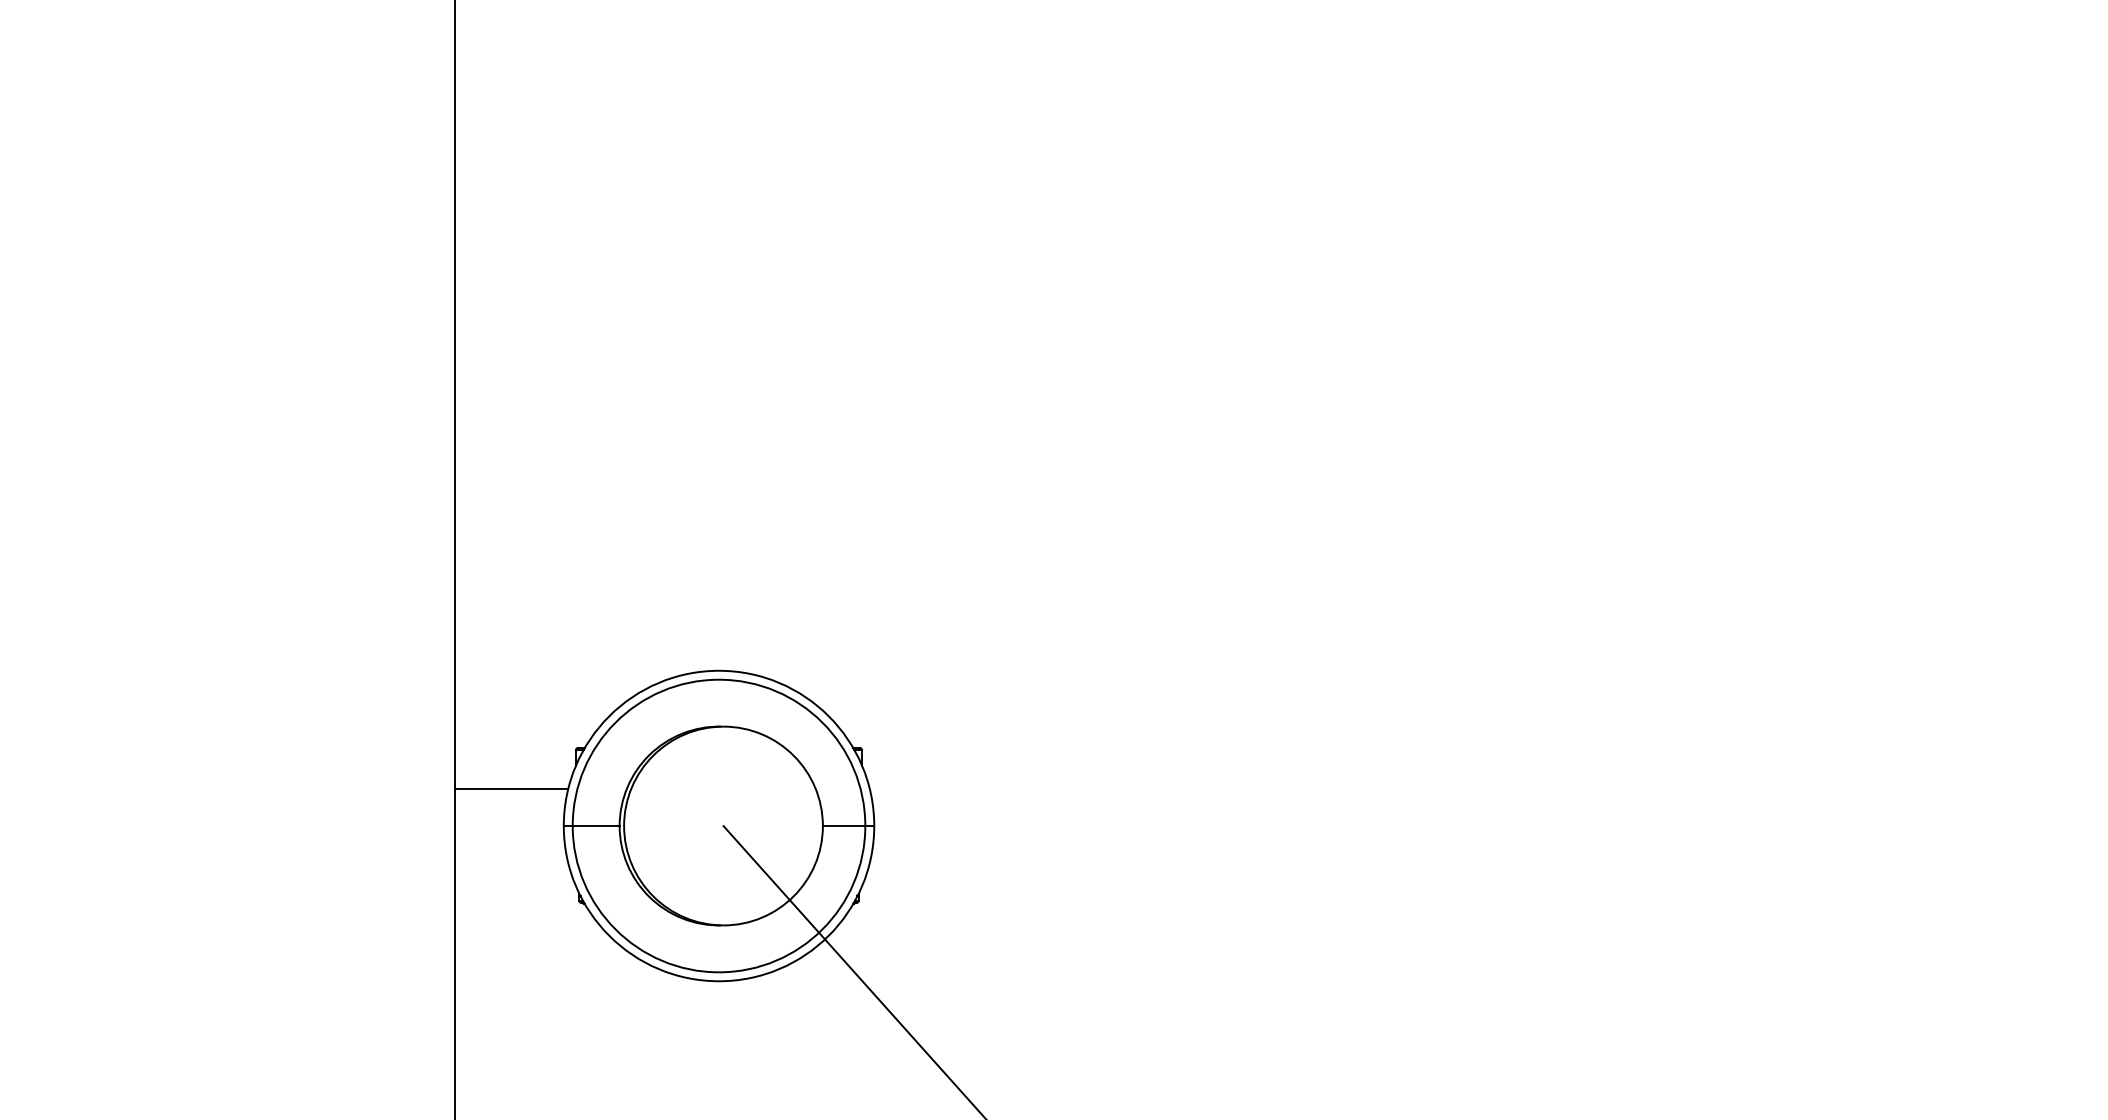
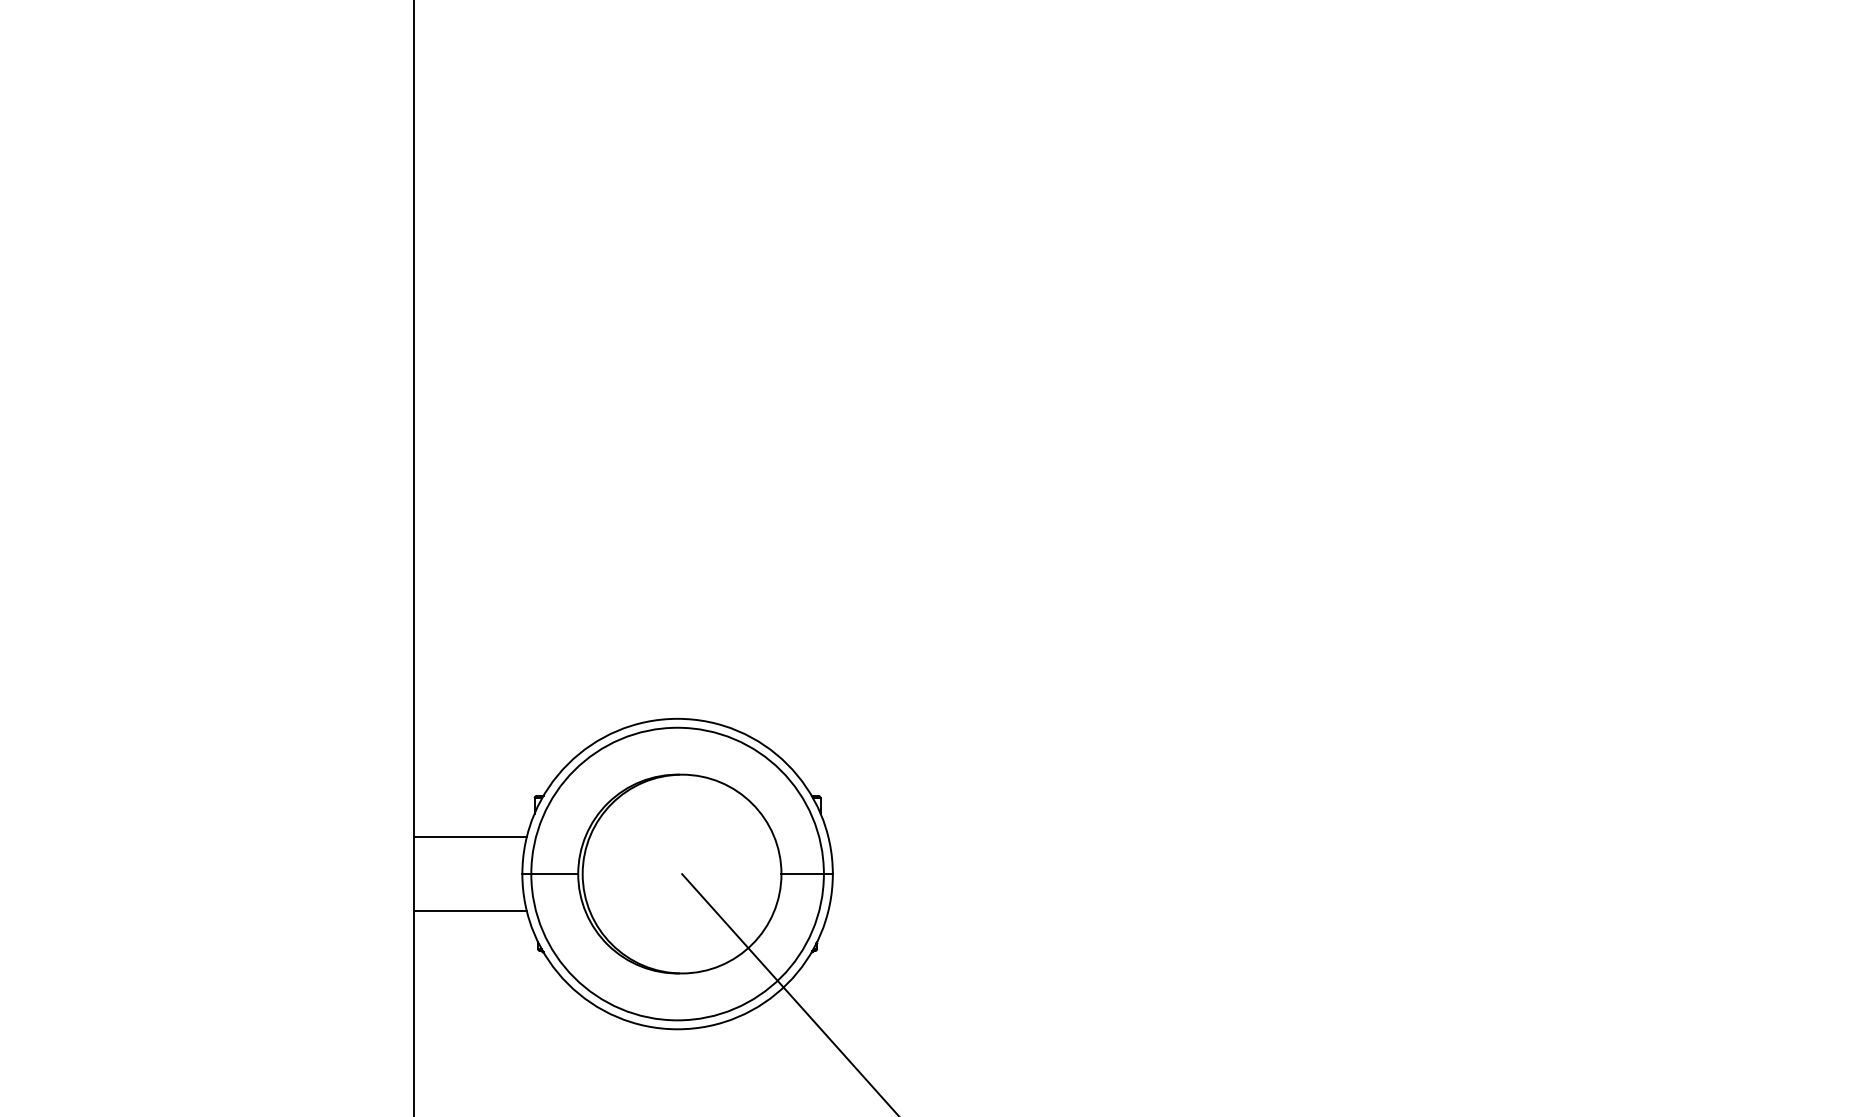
line: (511, 863) -> (470, 911), added

